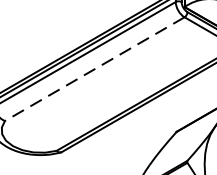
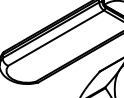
line: (93, 69) -> (55, 38), dashed -> solid

